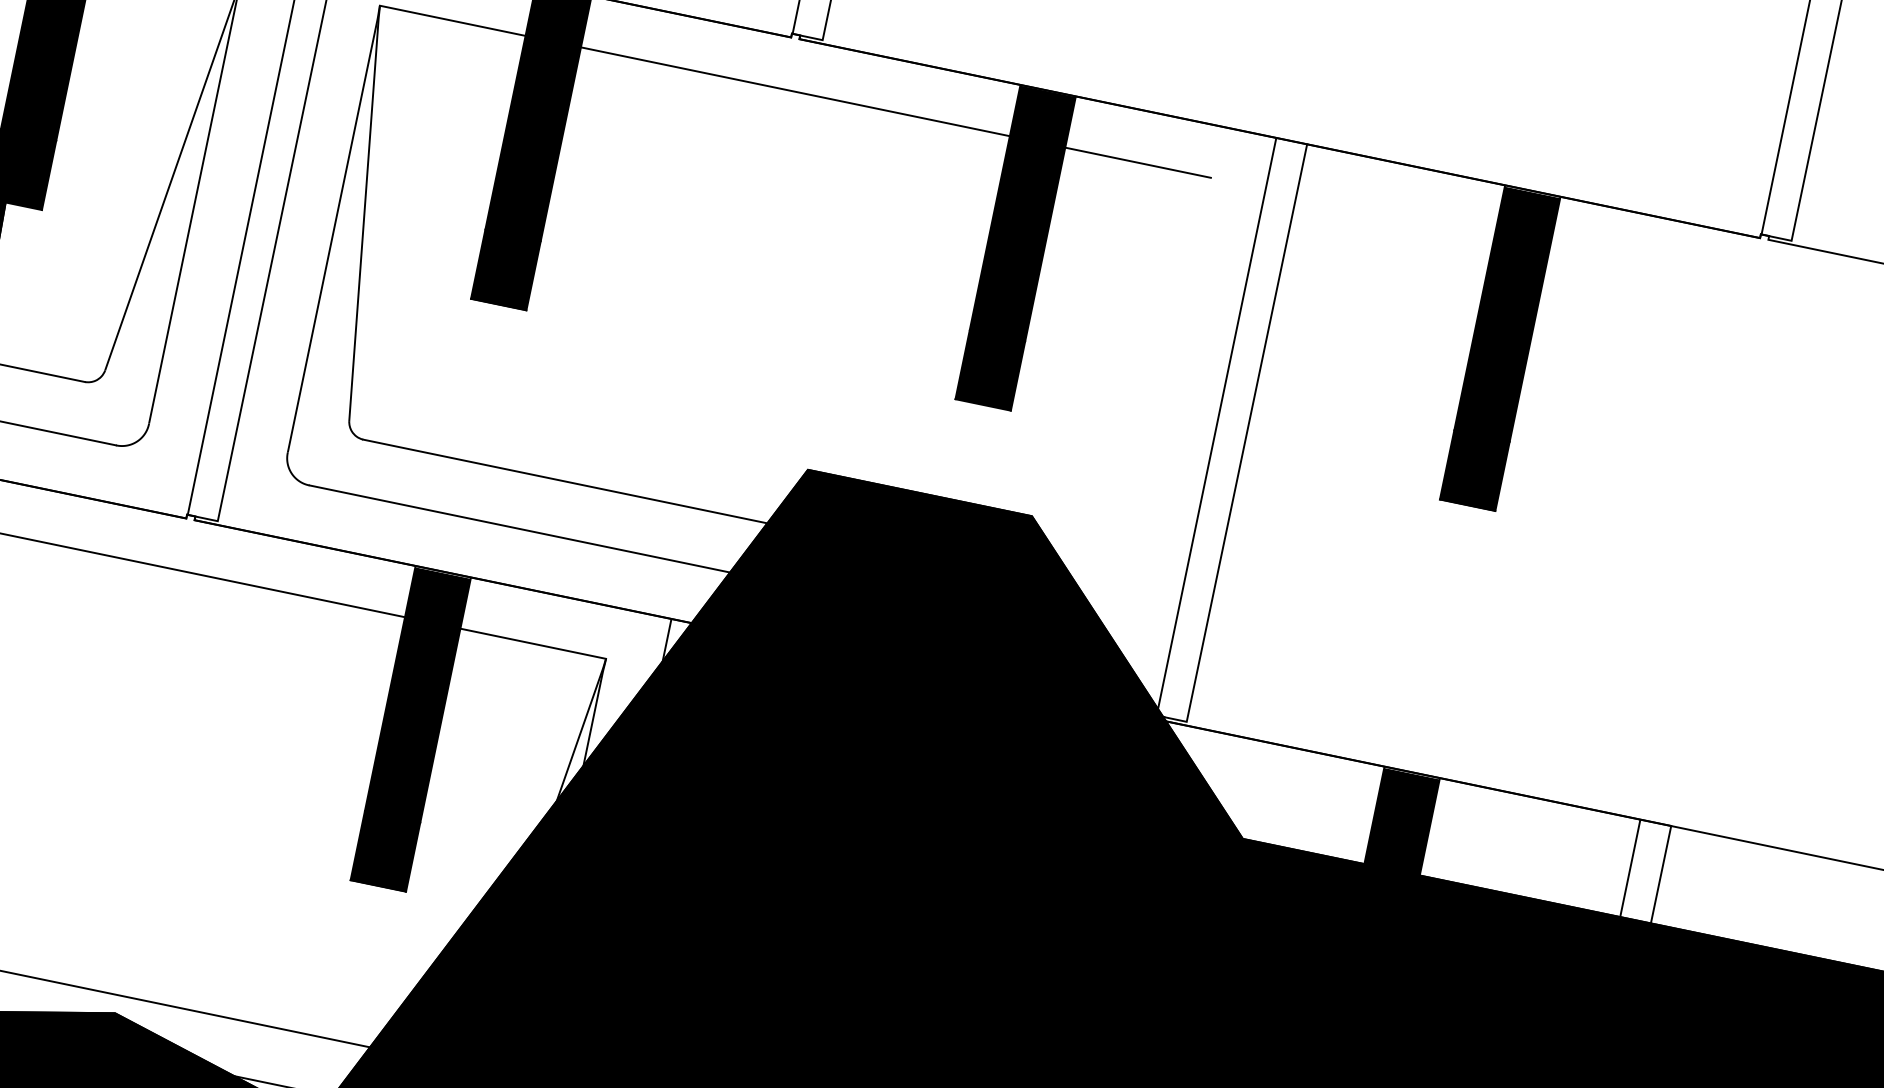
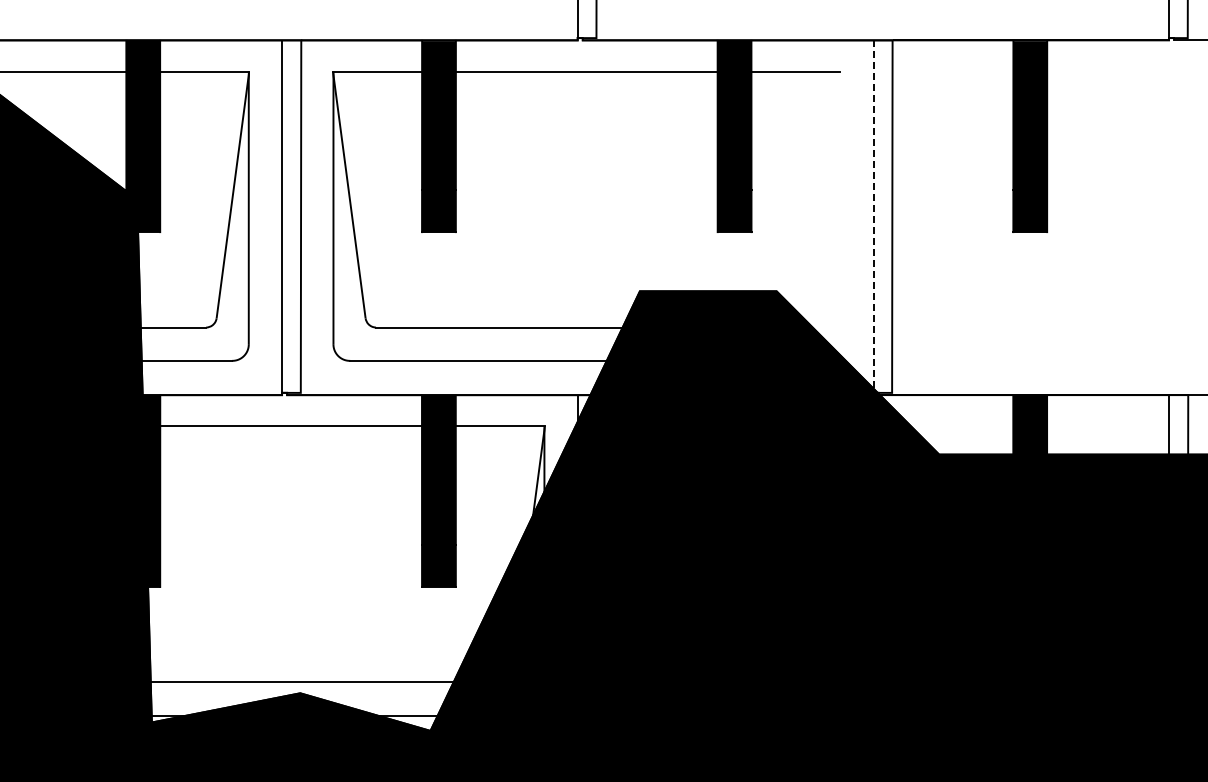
line: (1215, 428) -> (873, 217), solid -> dashed

